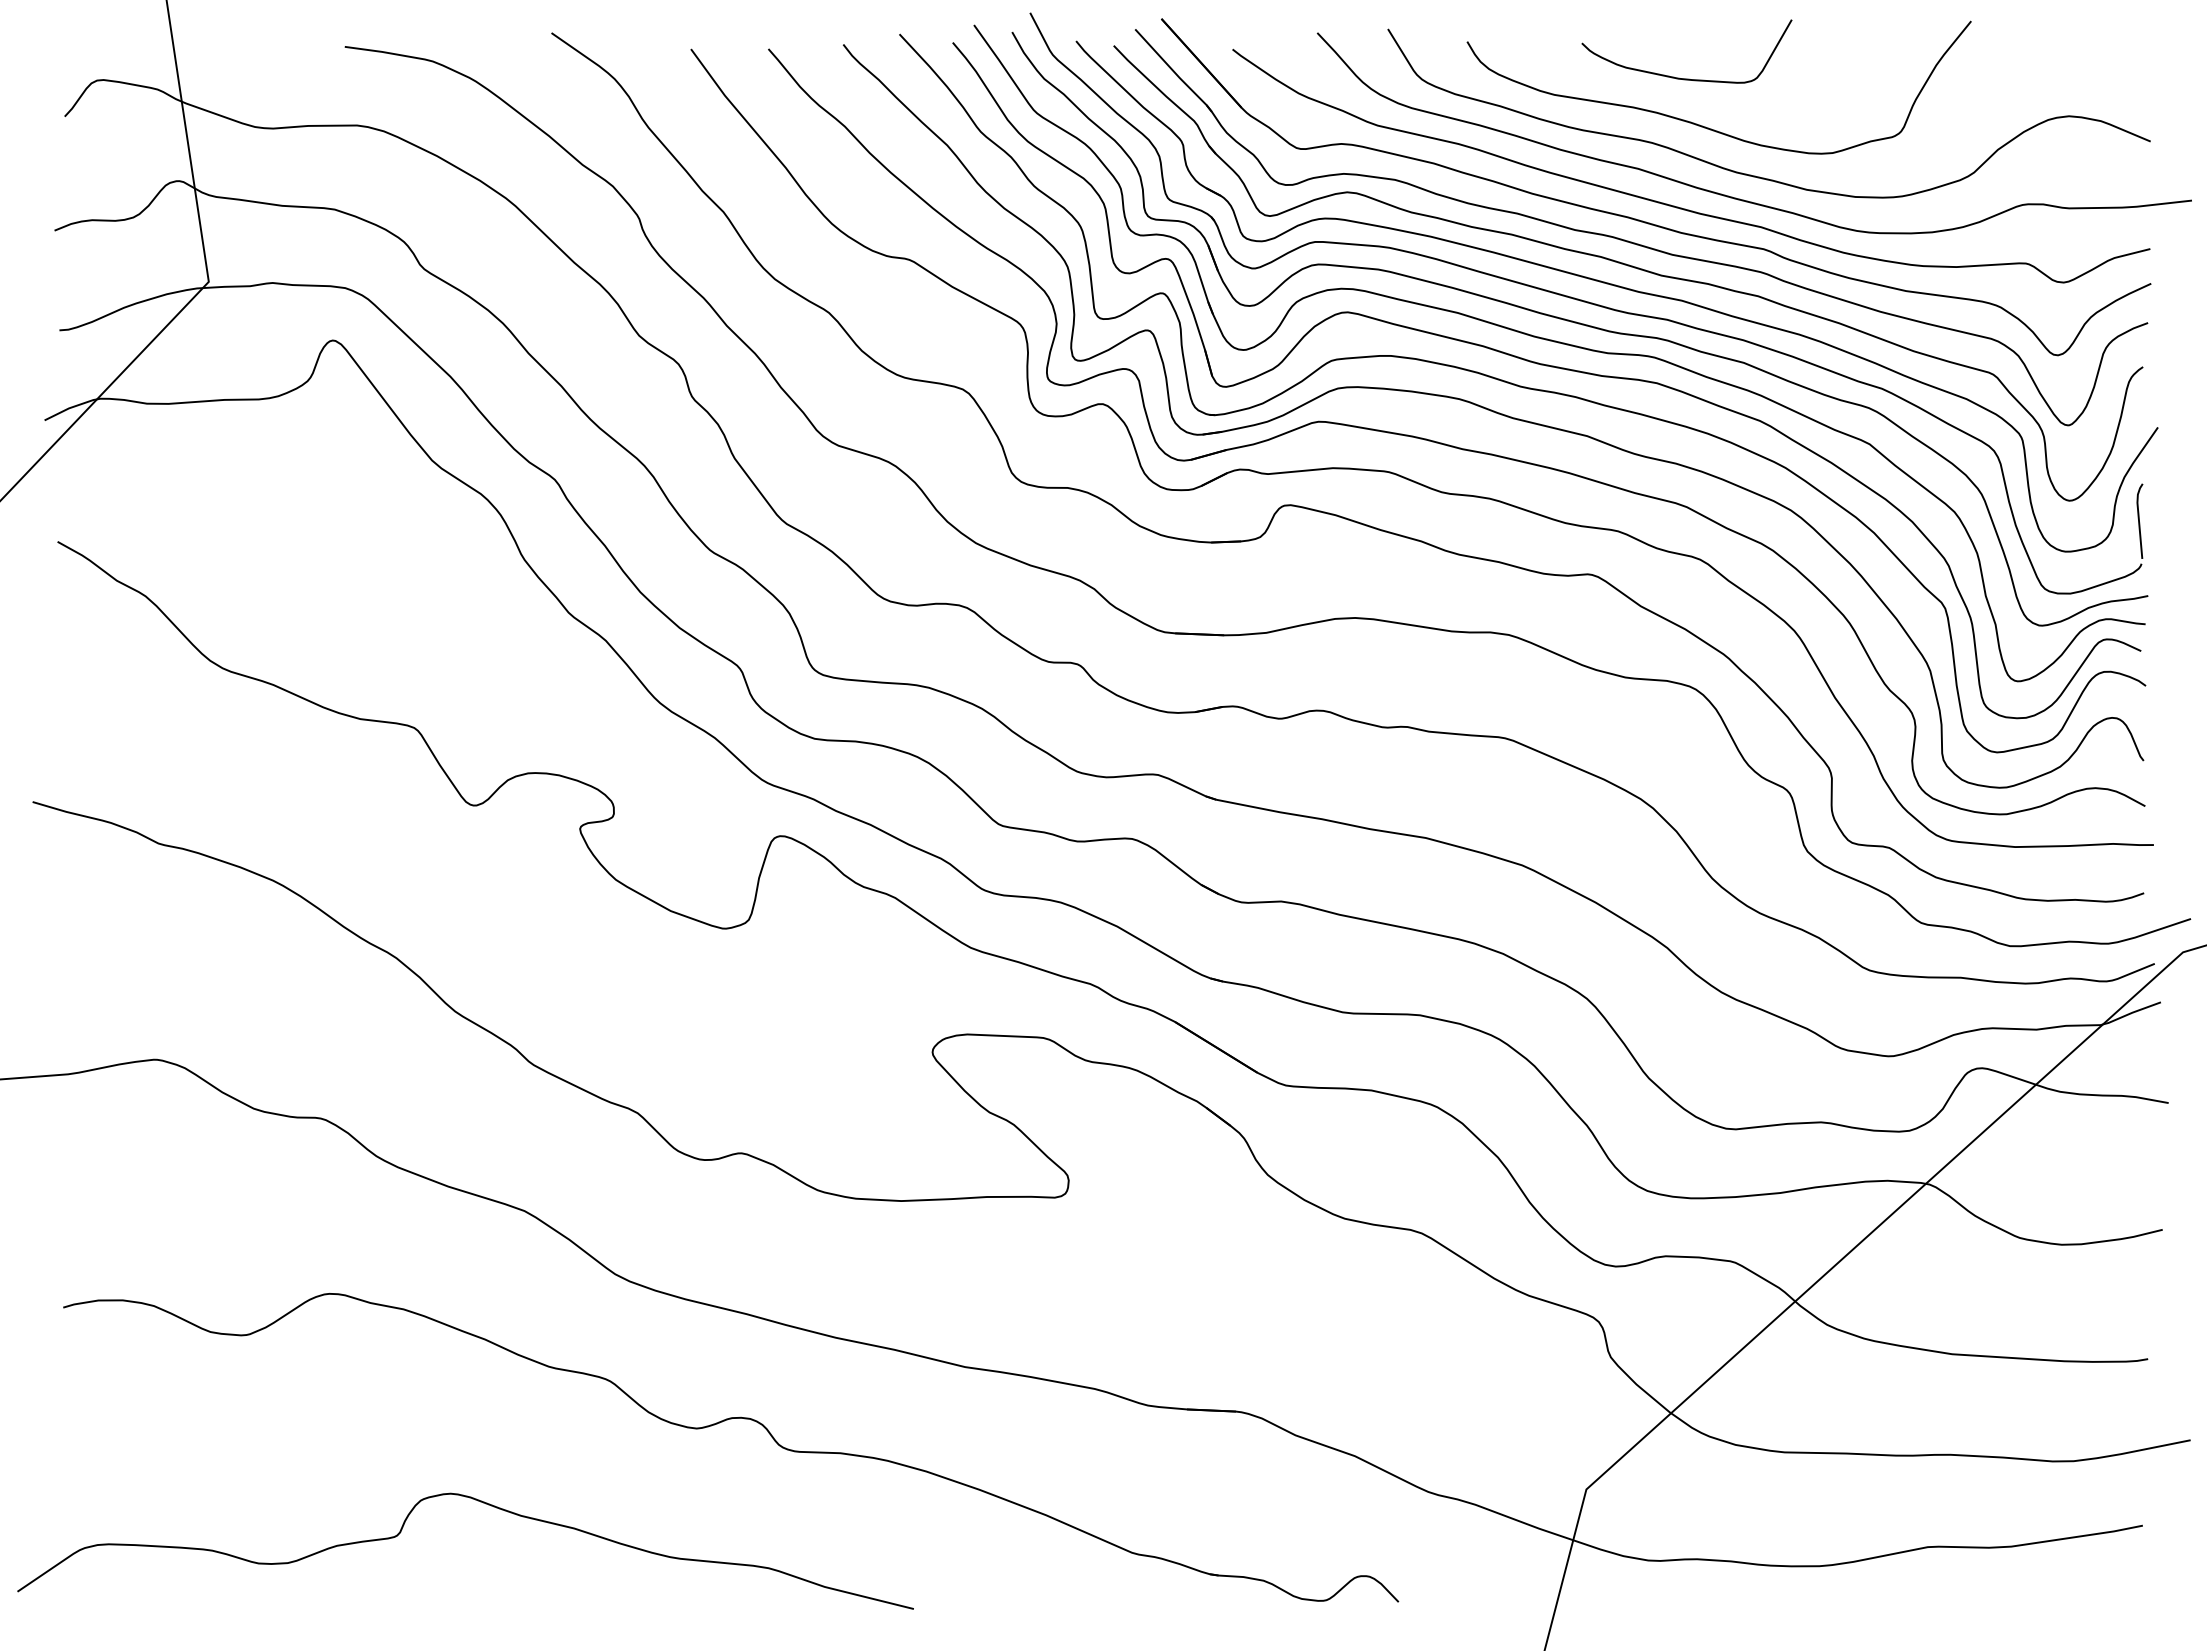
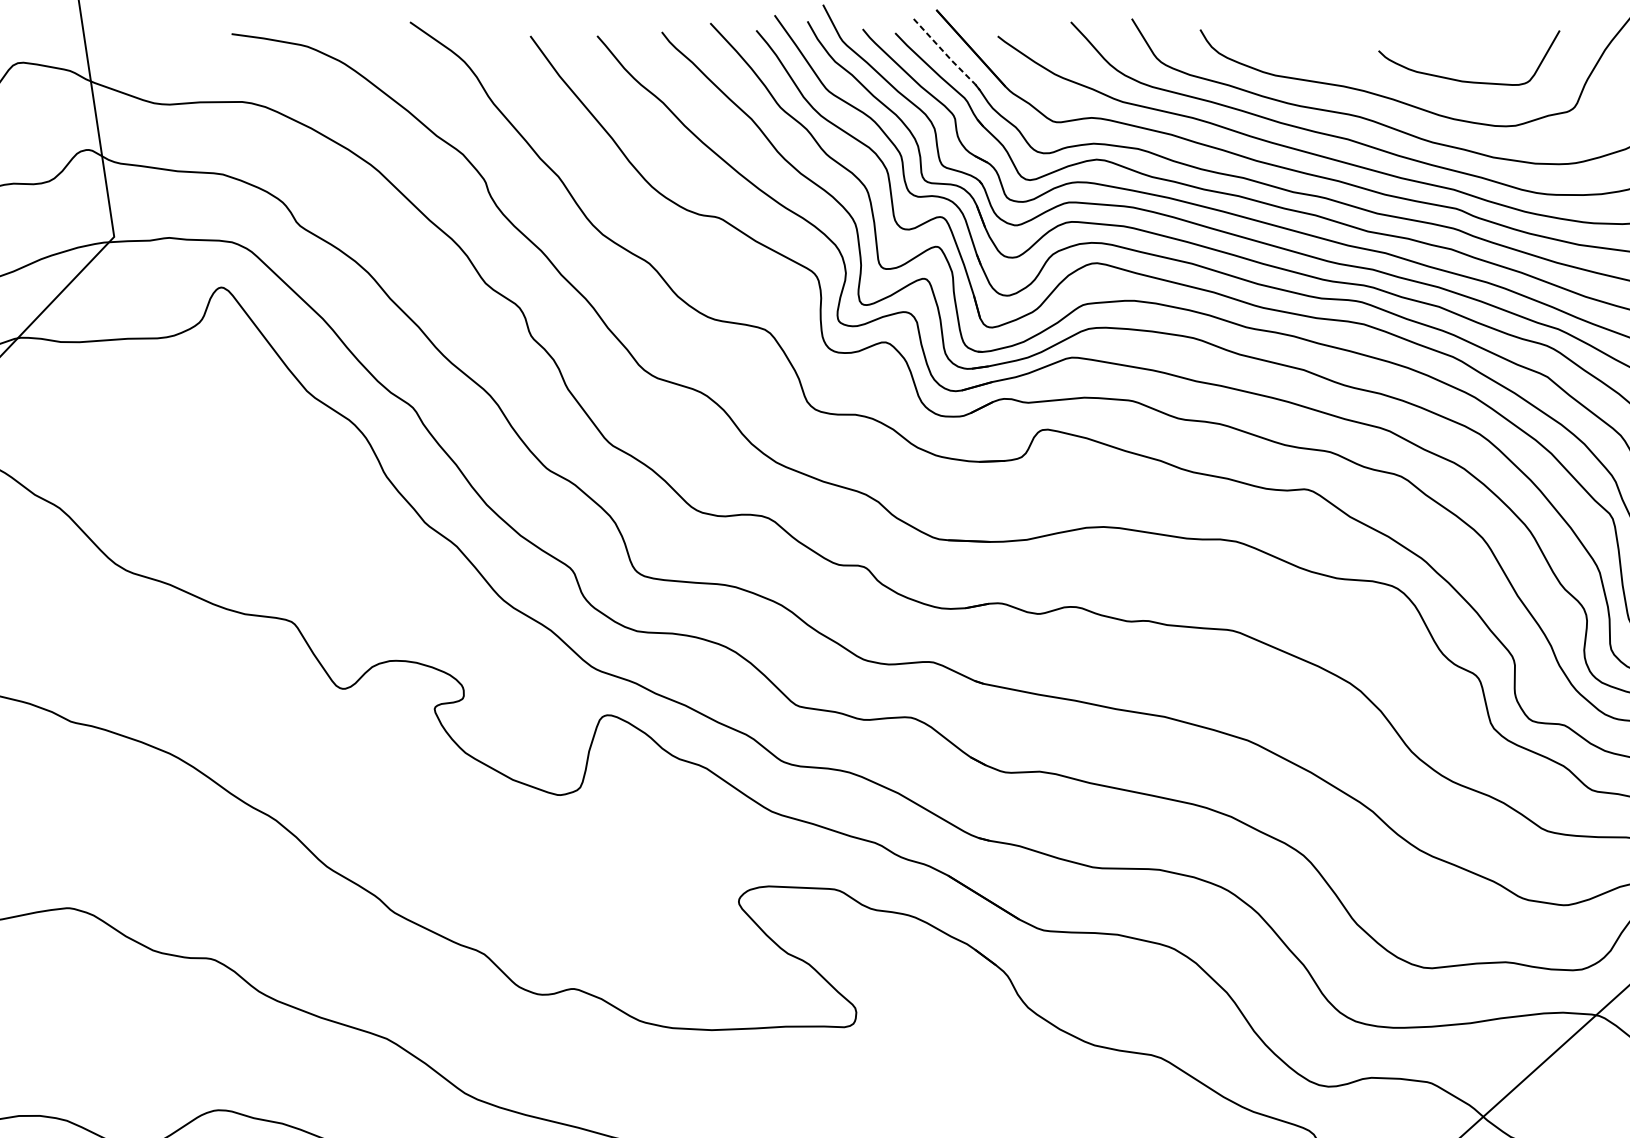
line: (1174, 72) -> (947, 56), solid -> dashed
curve: (1679, 77) -> (1462, 80), moved

